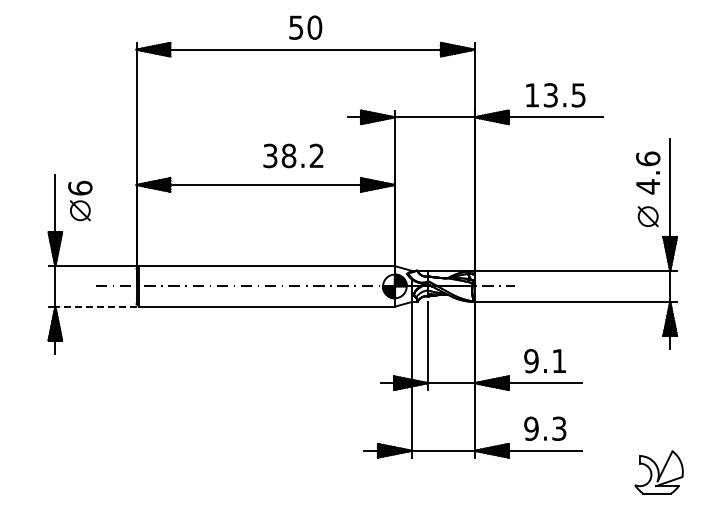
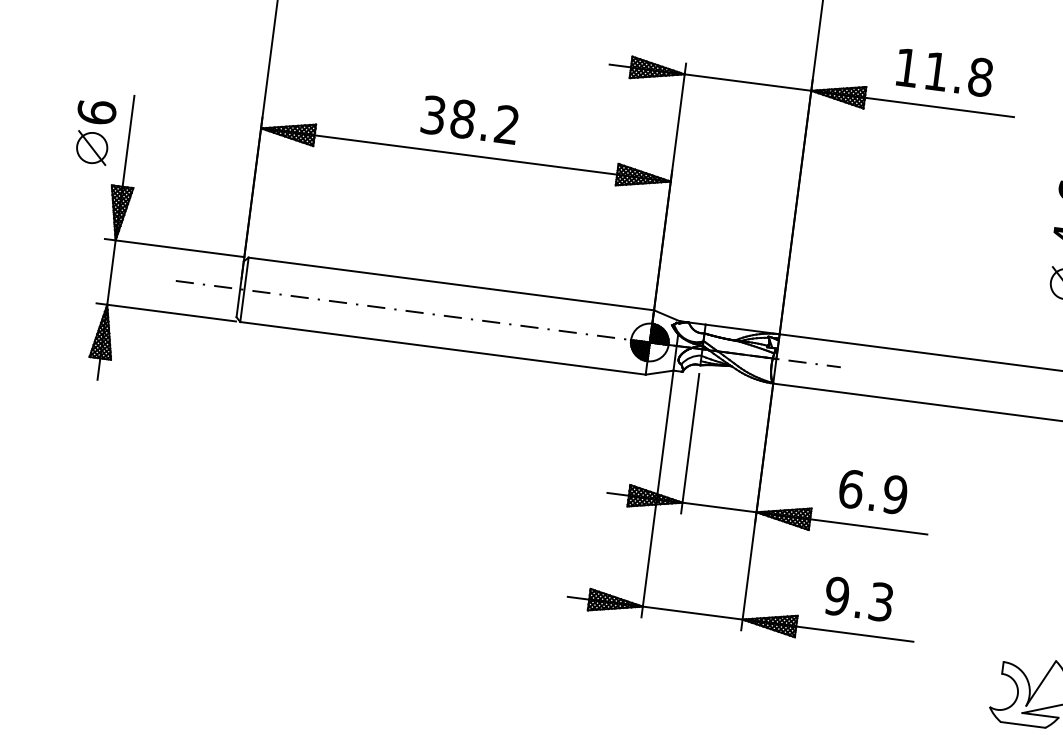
text: (564, 95) -> (958, 74), 13.5 -> 11.8
text: (293, 155) -> (470, 119), moved
part: (80, 200) -> (94, 131), moved
line: (95, 306) -> (170, 312), dashed -> solid
text: (545, 361) -> (873, 492), 9.1 -> 6.9

